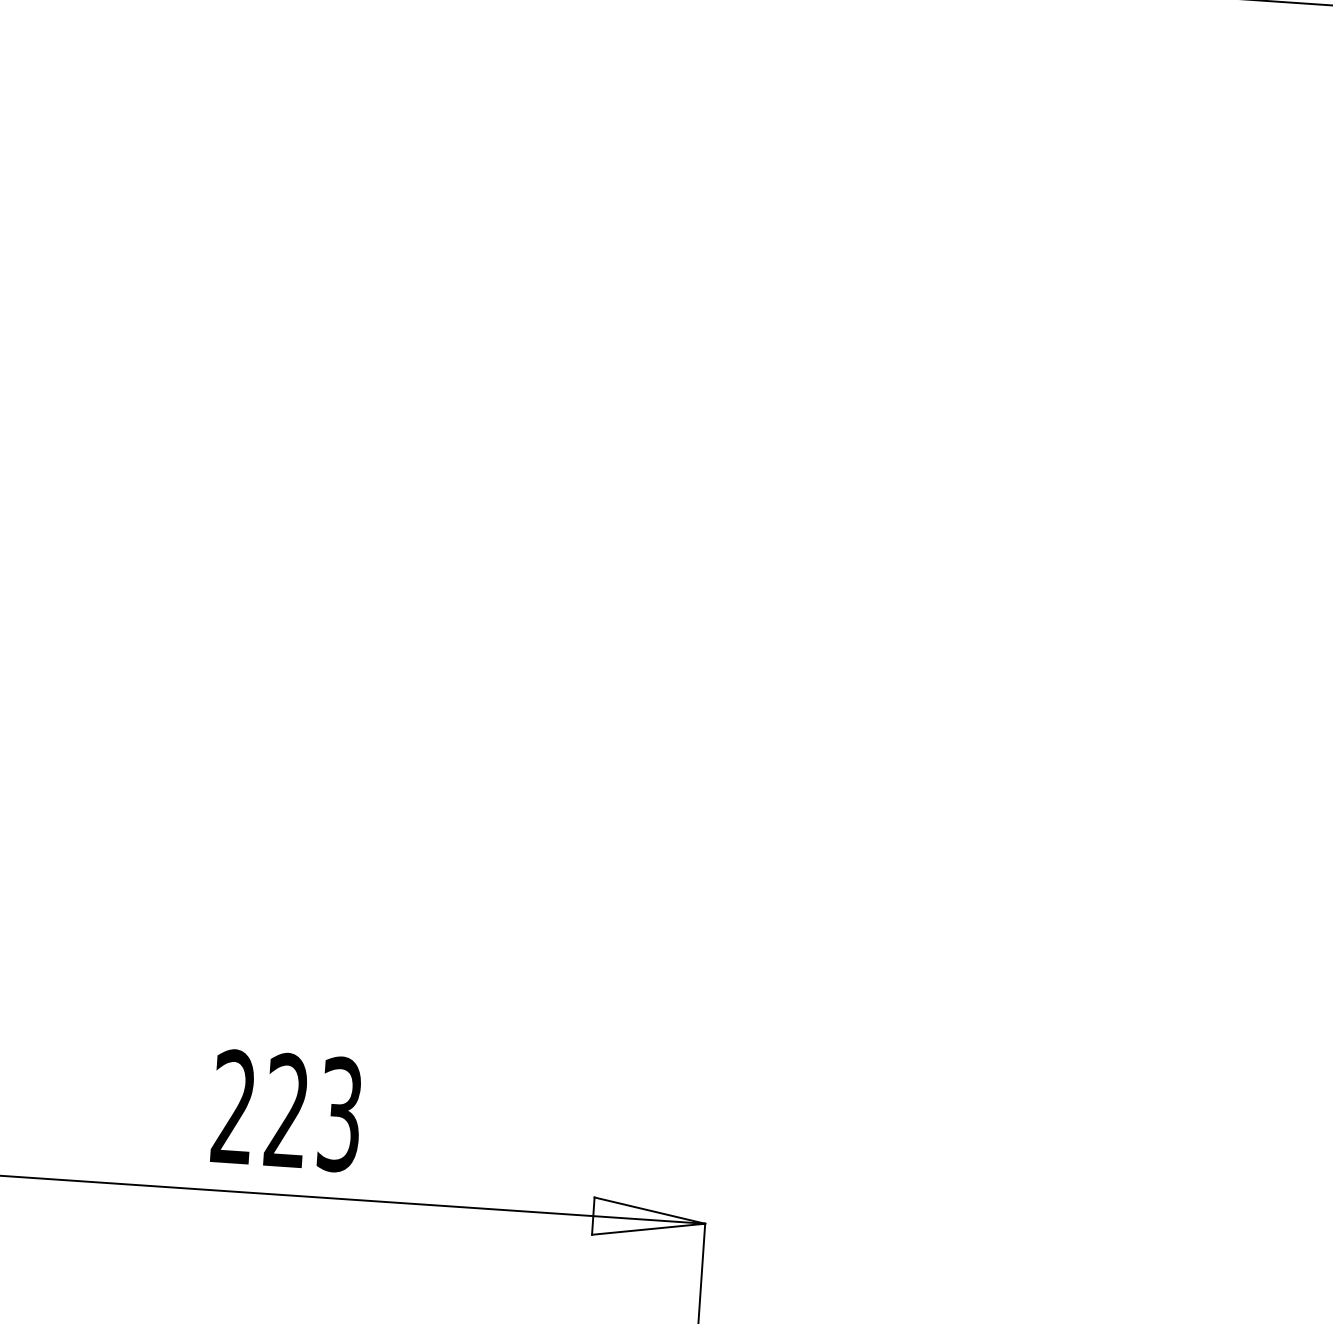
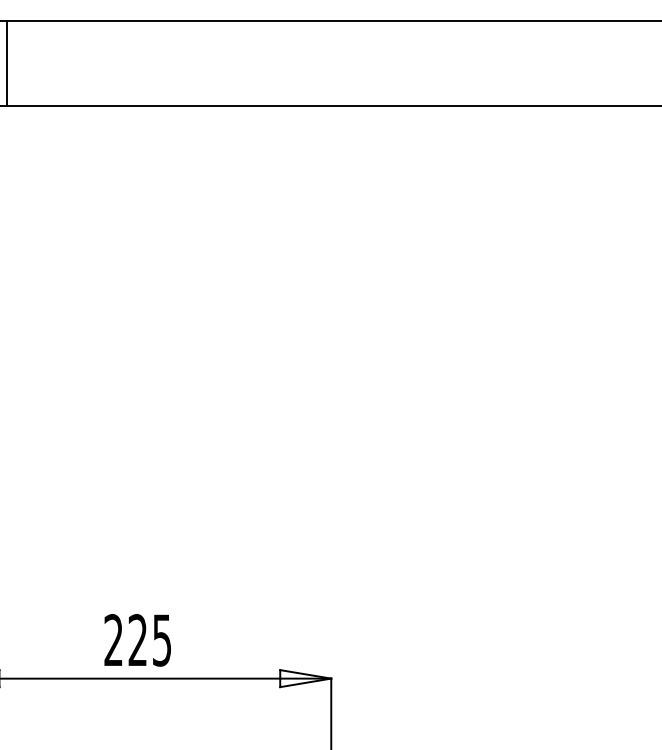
text: (340, 1114) -> (162, 640), 223 -> 225

